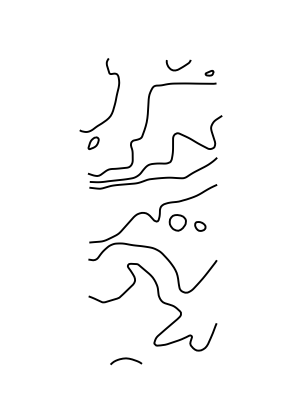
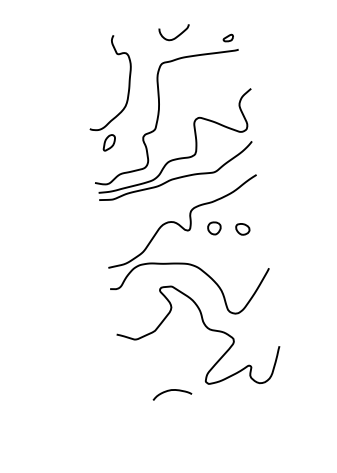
curve: (179, 67) -> (176, 35), moved
part: (112, 108) -> (126, 96), moved
part: (177, 222) -> (213, 228), size x0.62
curve: (126, 359) -> (172, 391), moved

